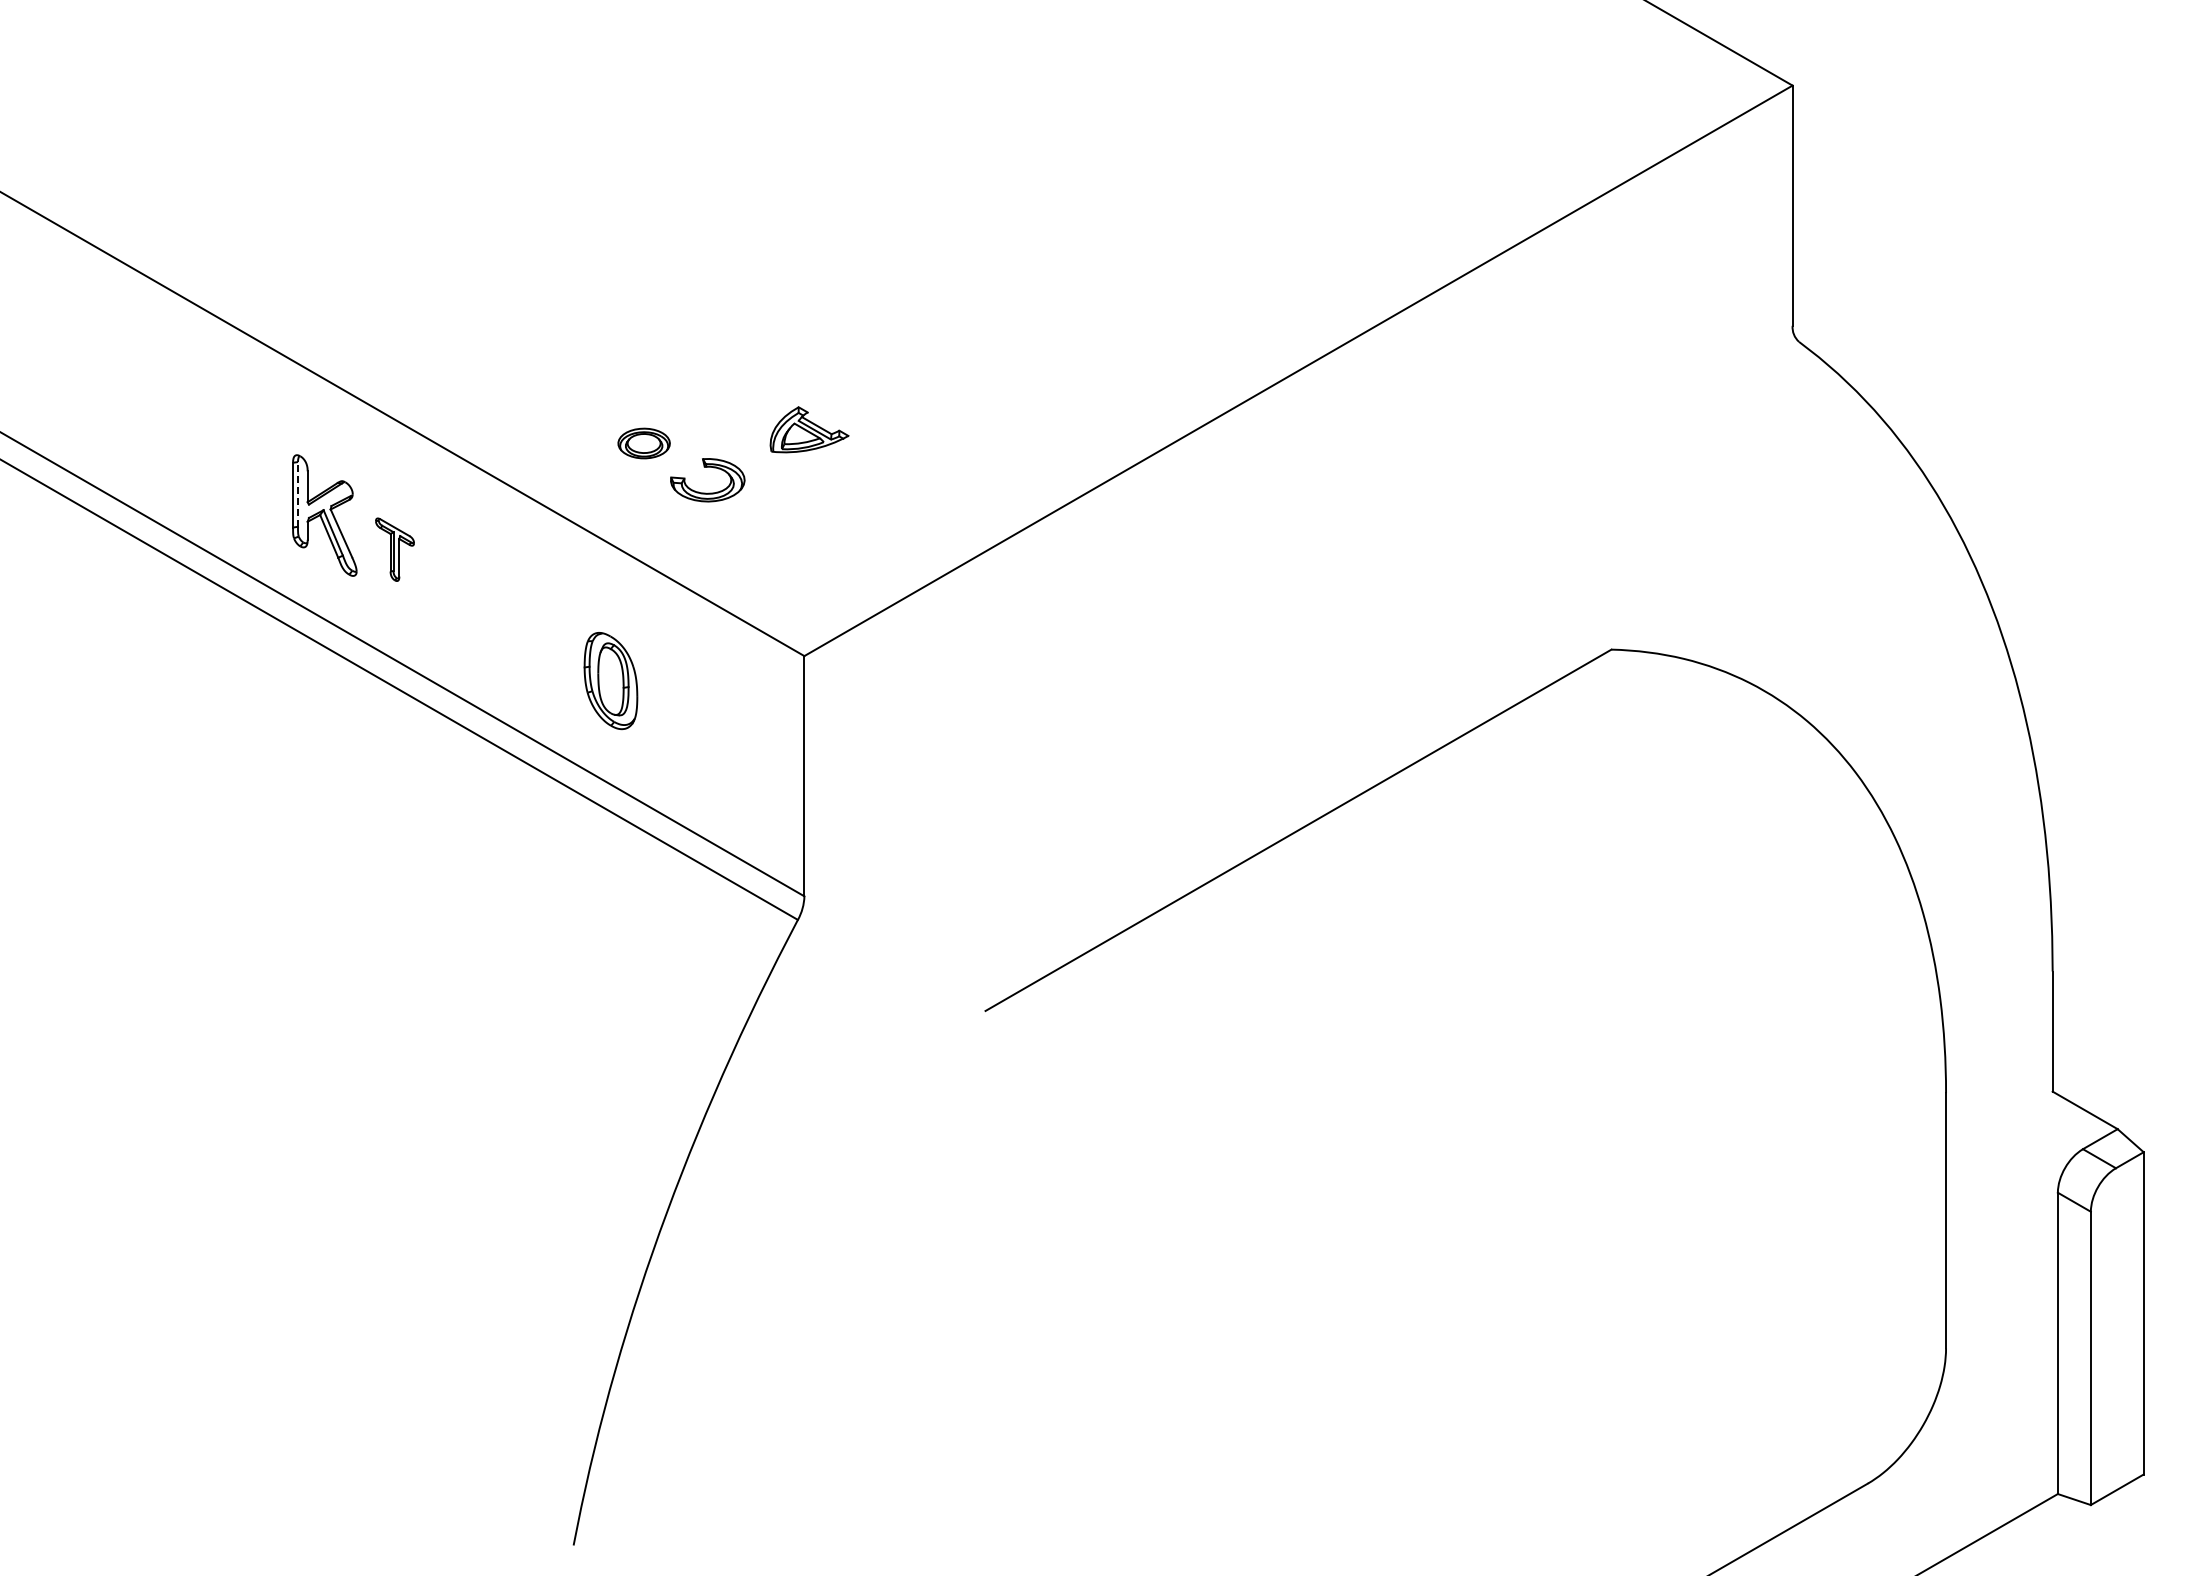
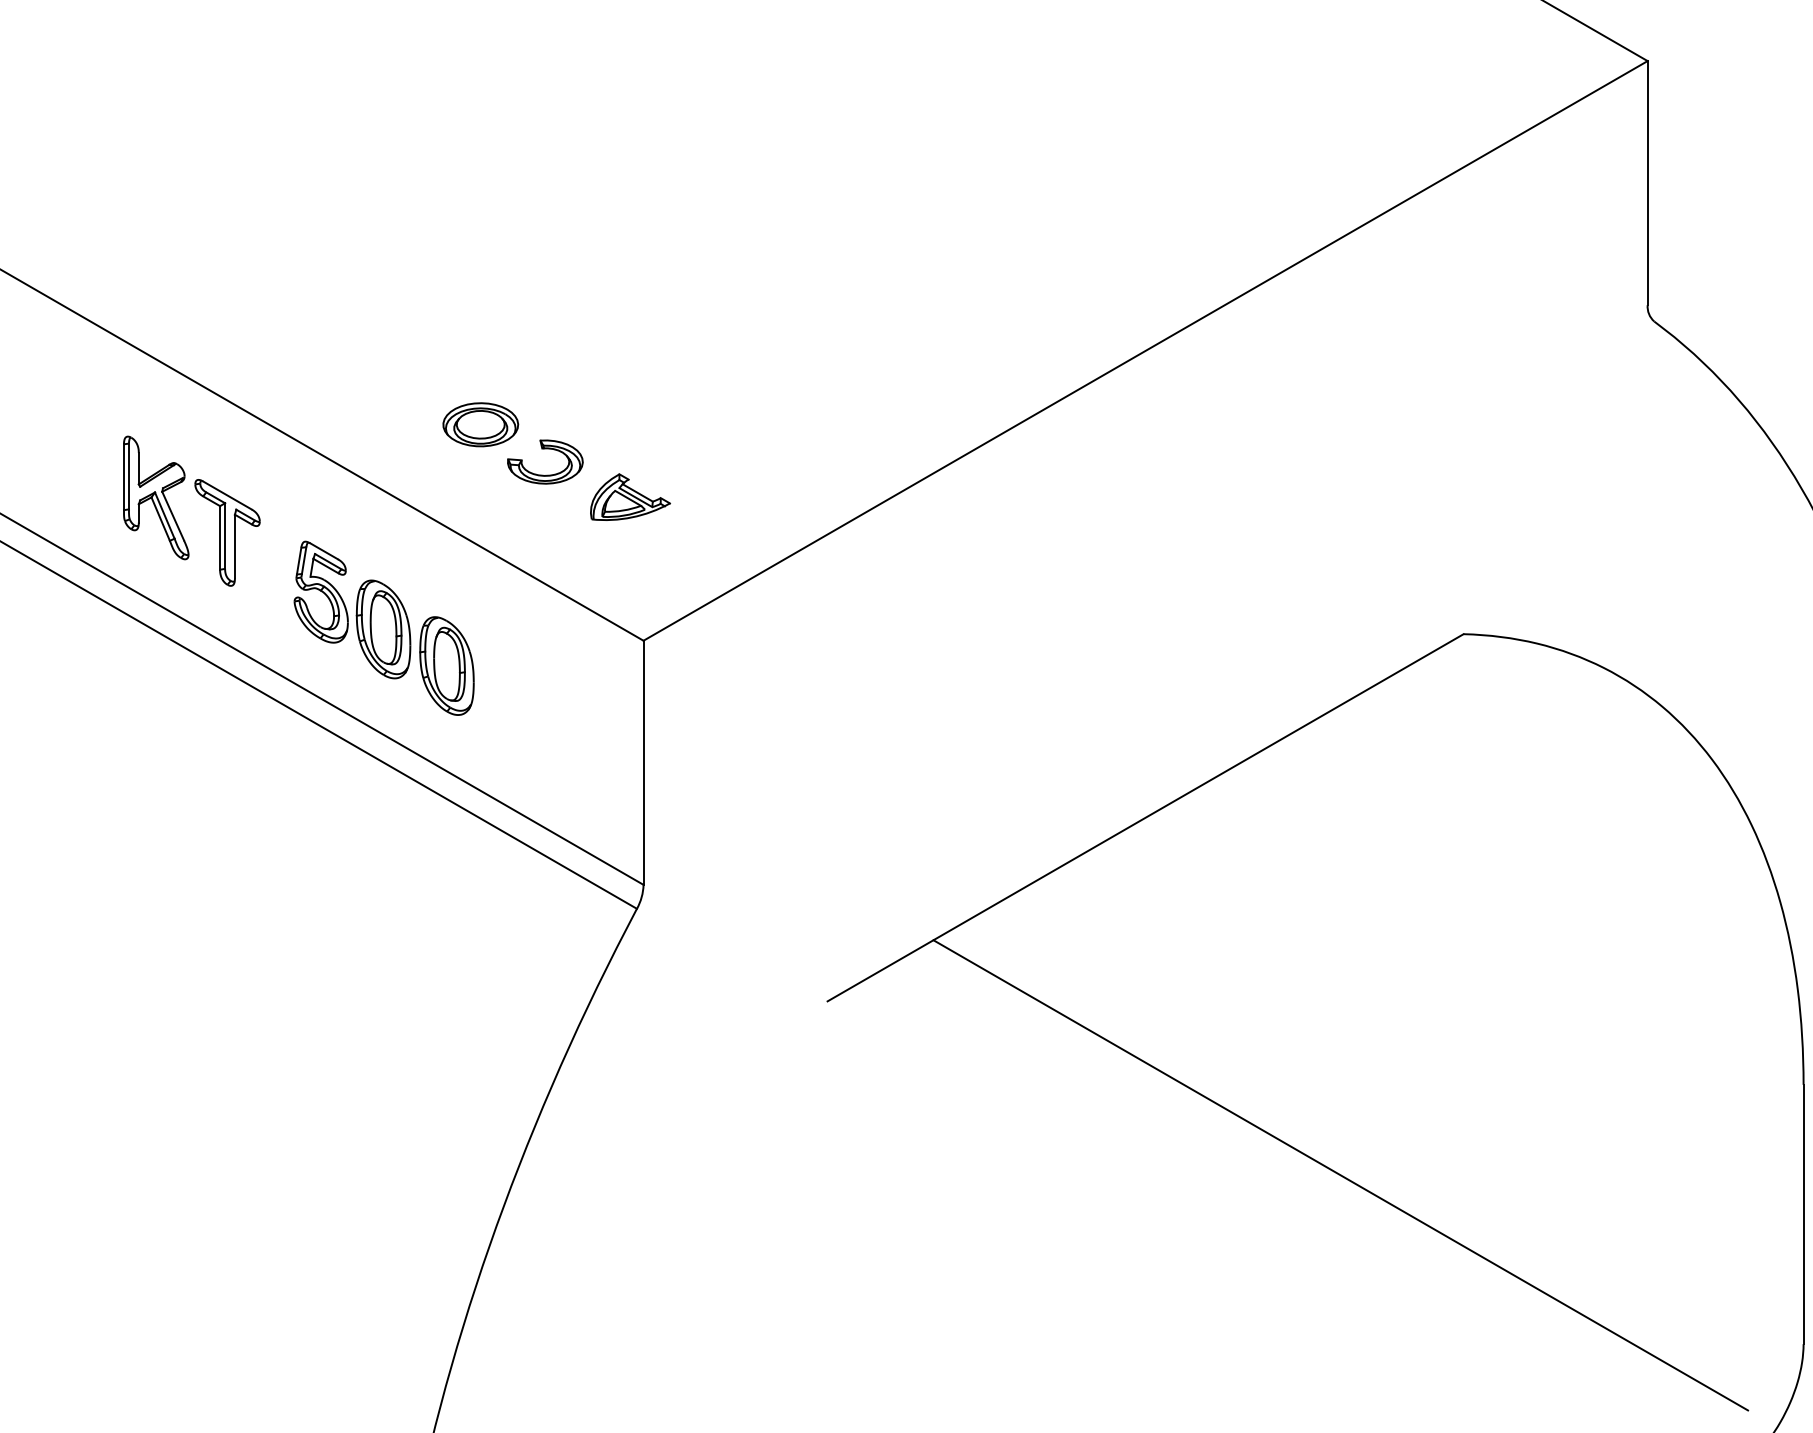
part: (809, 429) -> (630, 496), moved
part: (643, 443) -> (480, 424), size x1.43
line: (298, 493) -> (129, 475), dashed -> solid
part: (394, 549) -> (227, 532), size x1.67
part: (517, 625) -> (352, 609), added
line: (1490, 1181) -> (1340, 1174), added

